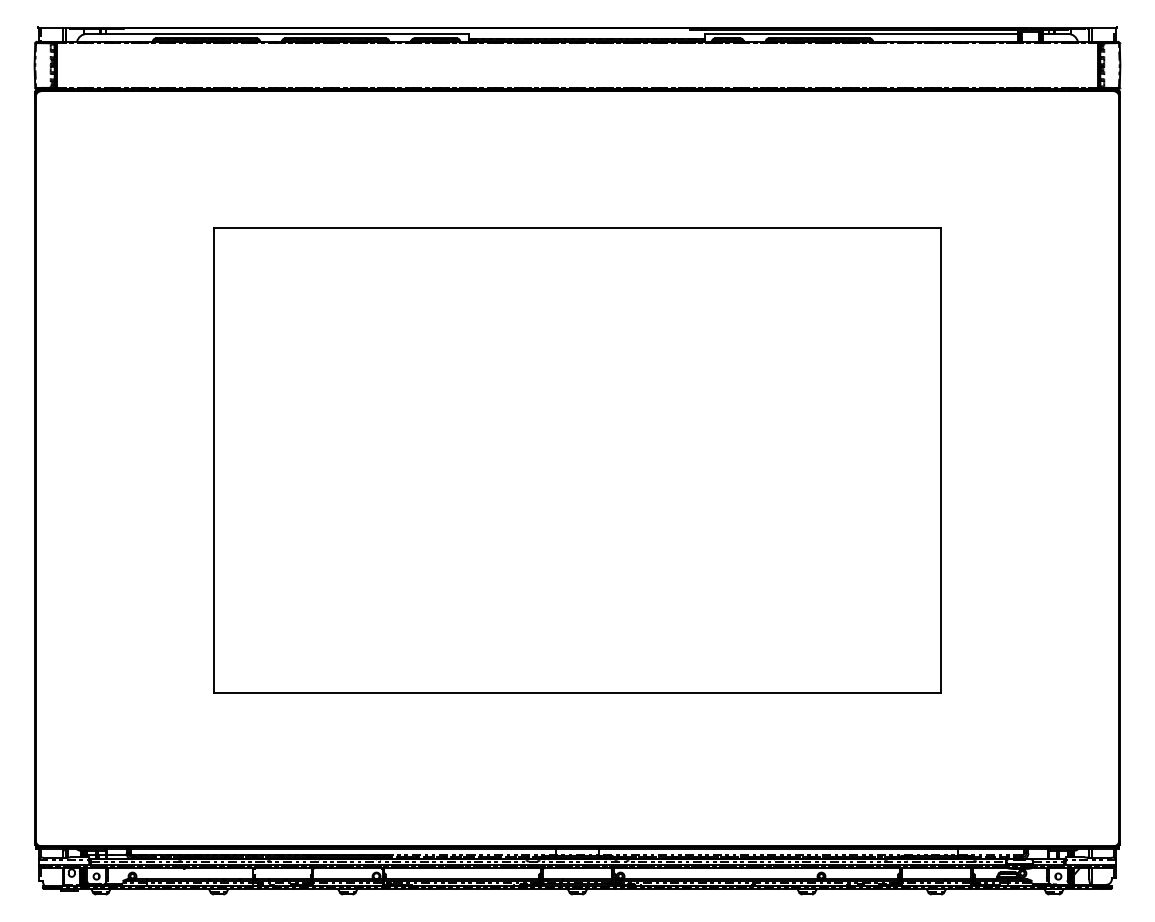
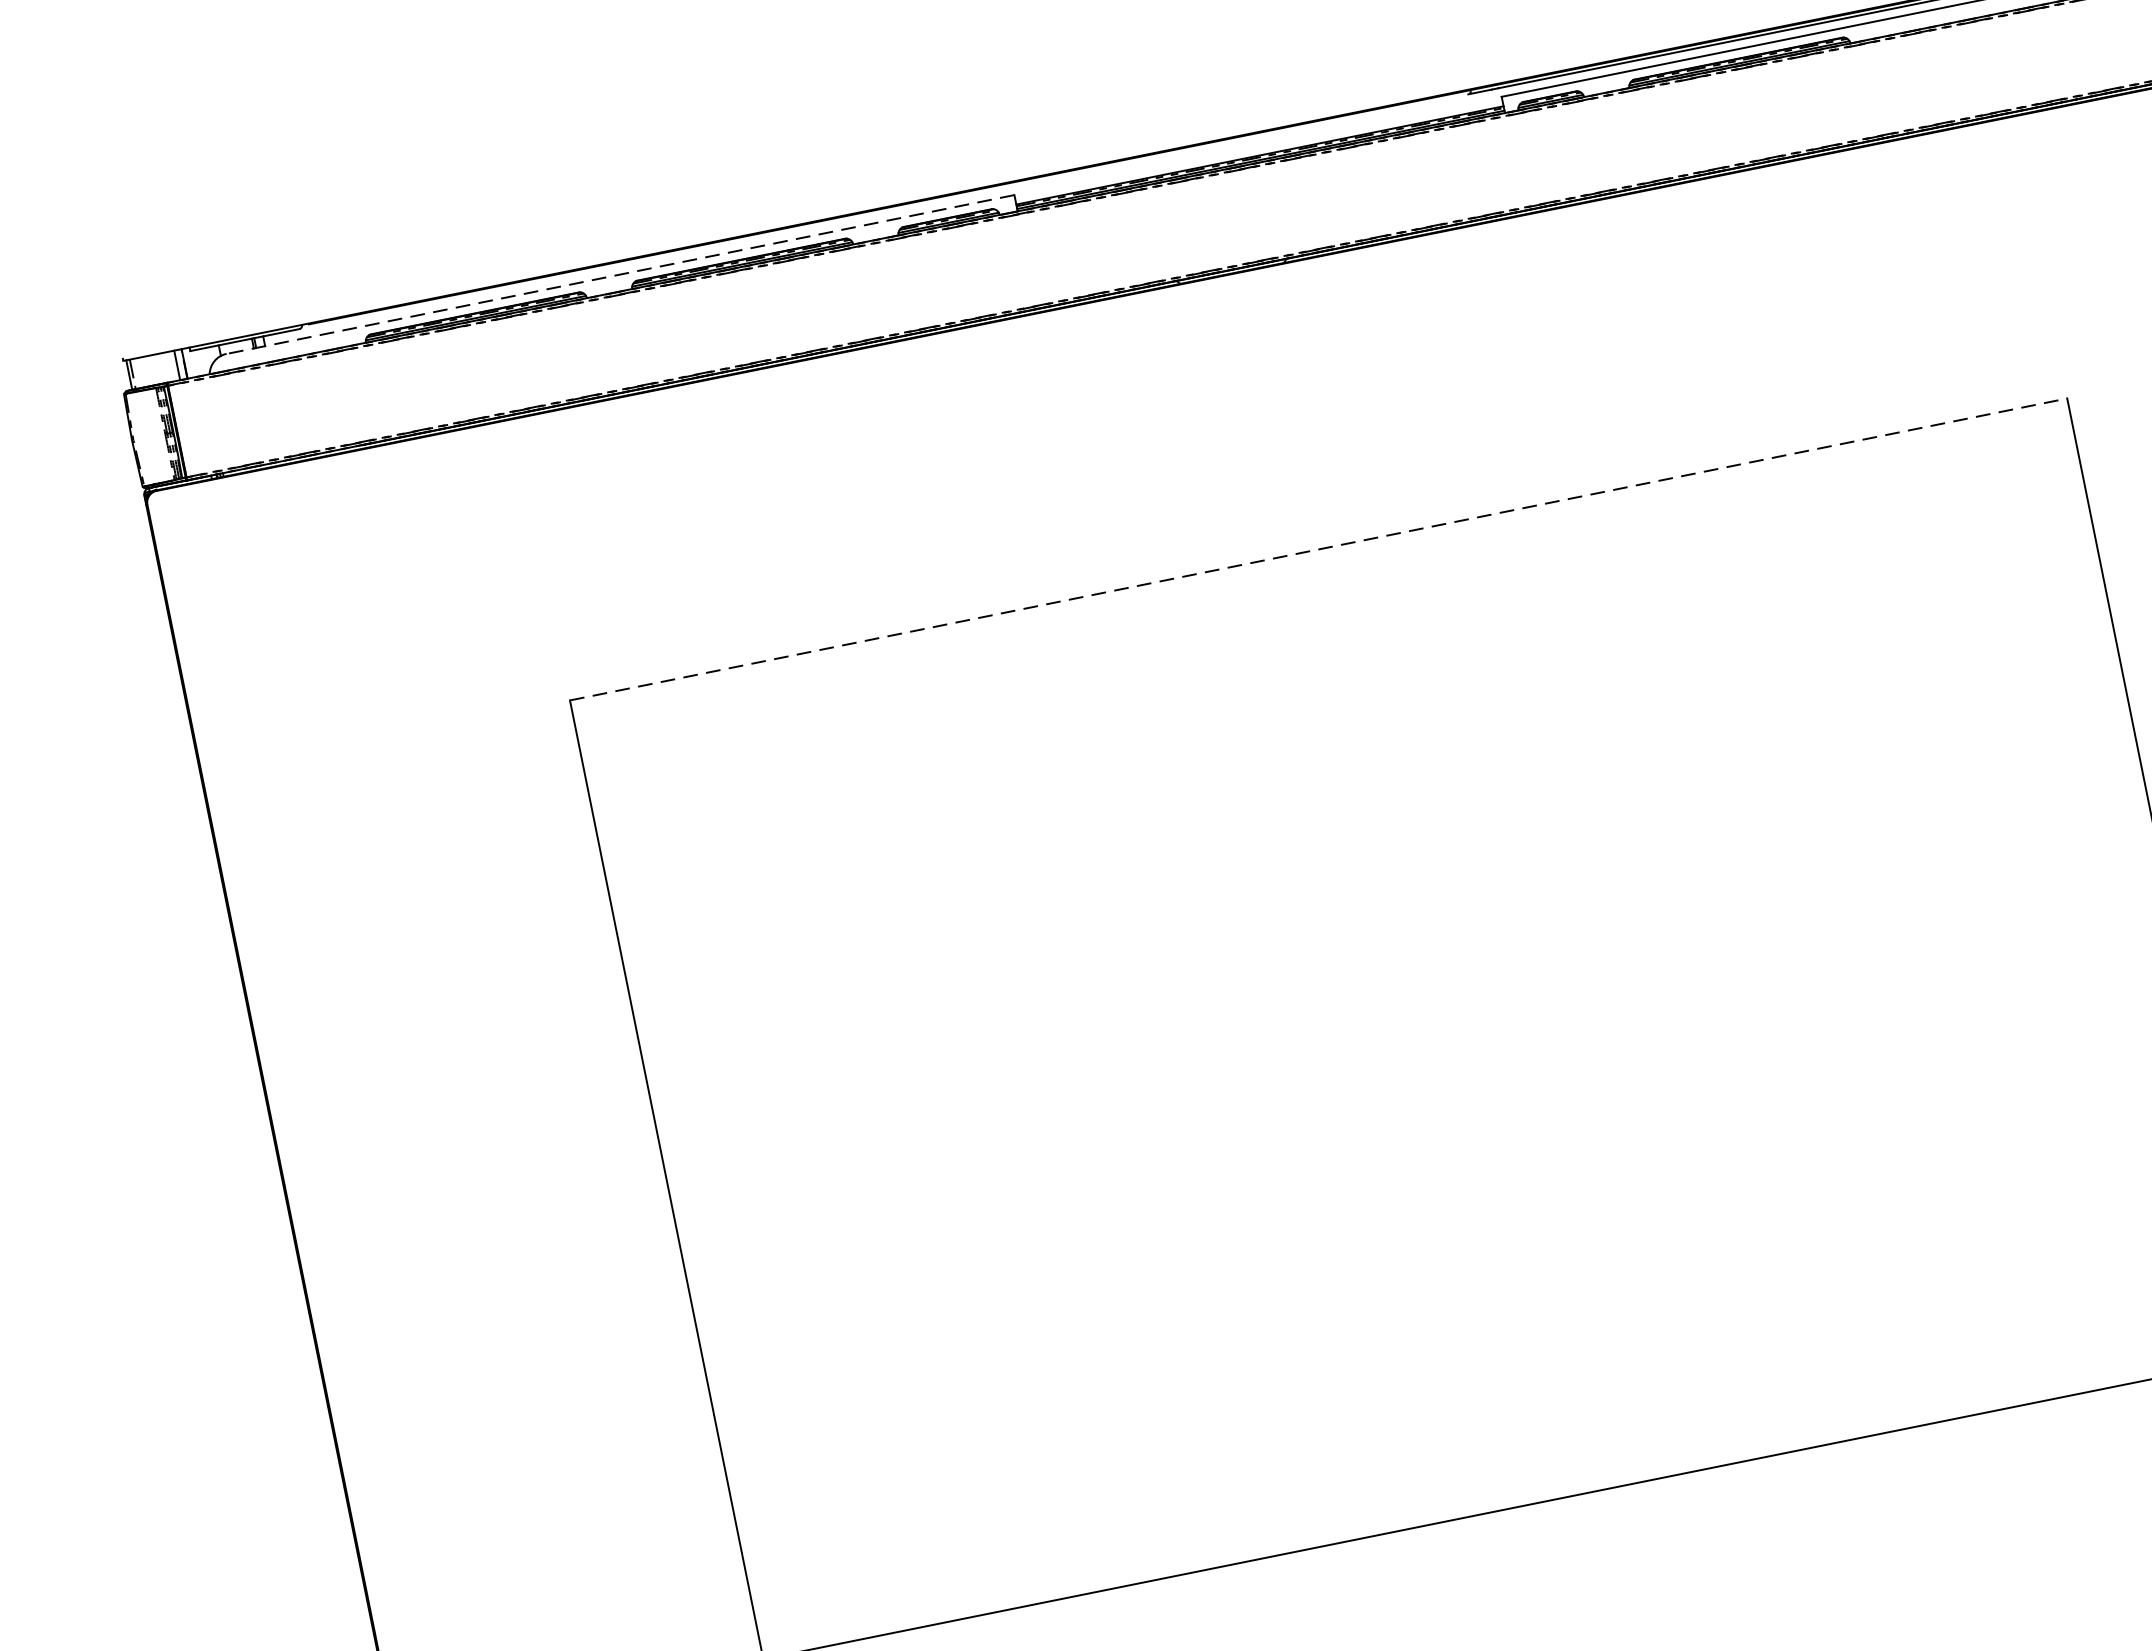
line: (277, 33) -> (619, 273), solid -> dashed
line: (577, 227) -> (1318, 548), solid -> dashed

